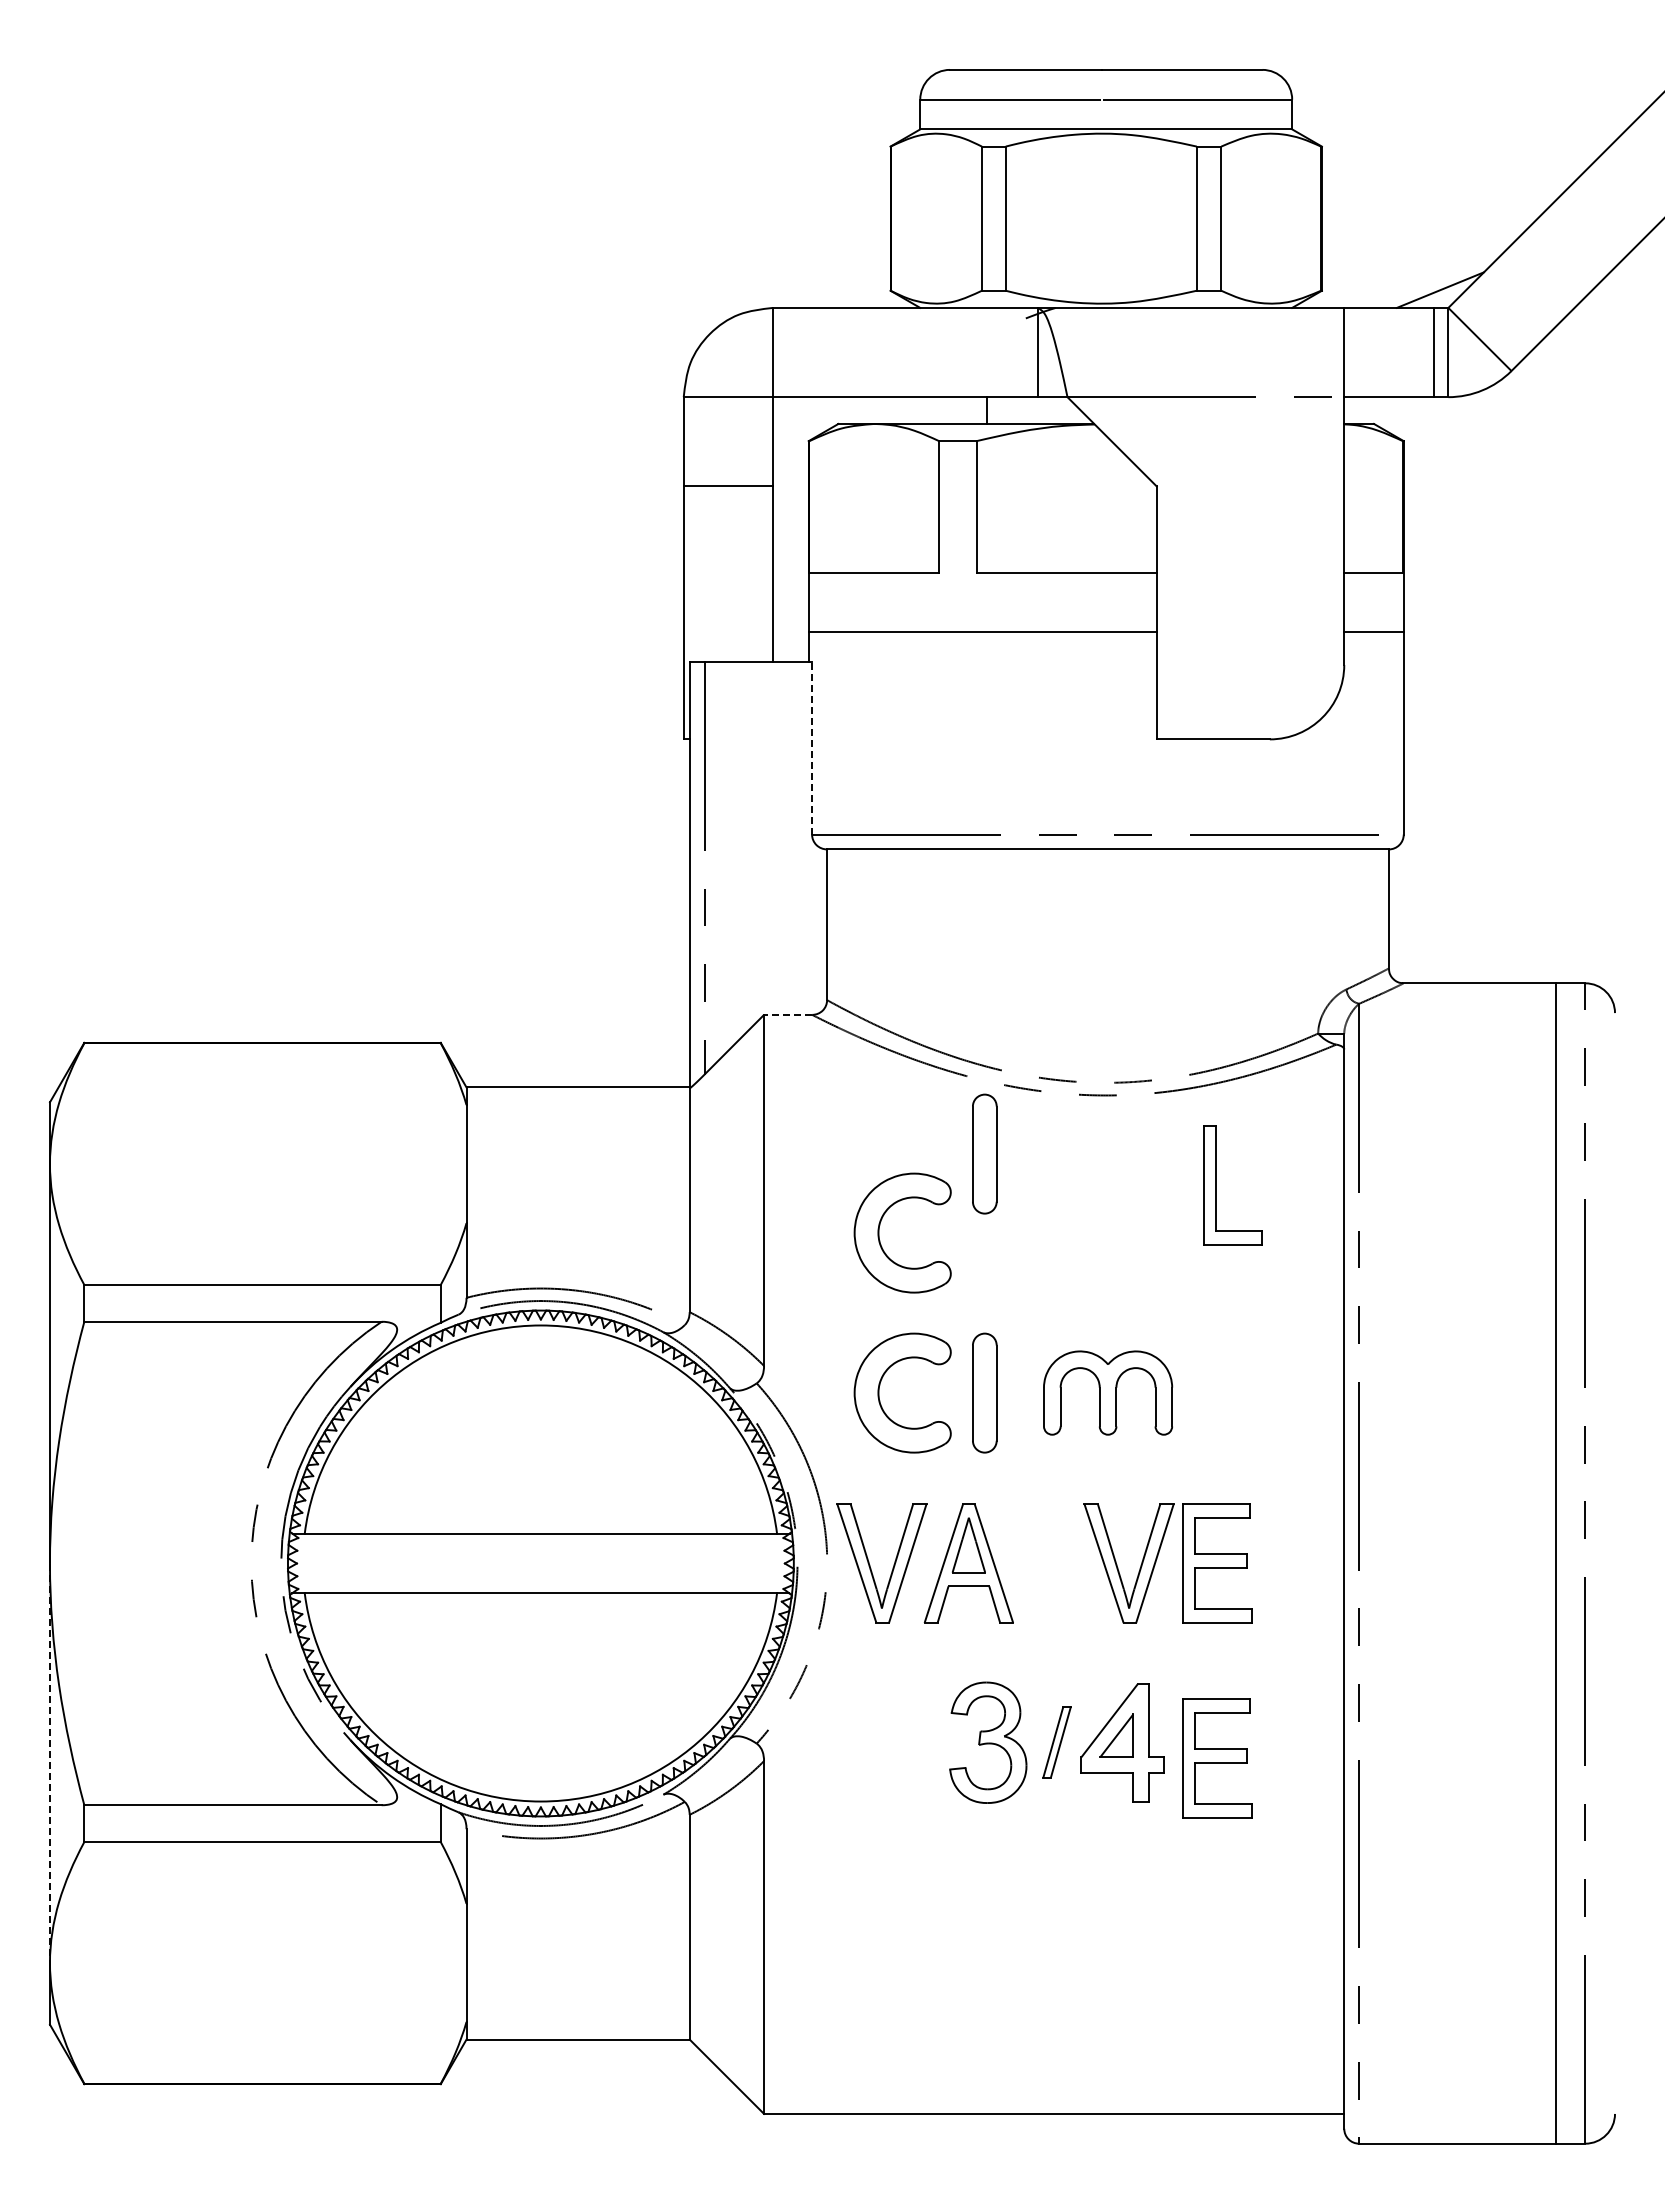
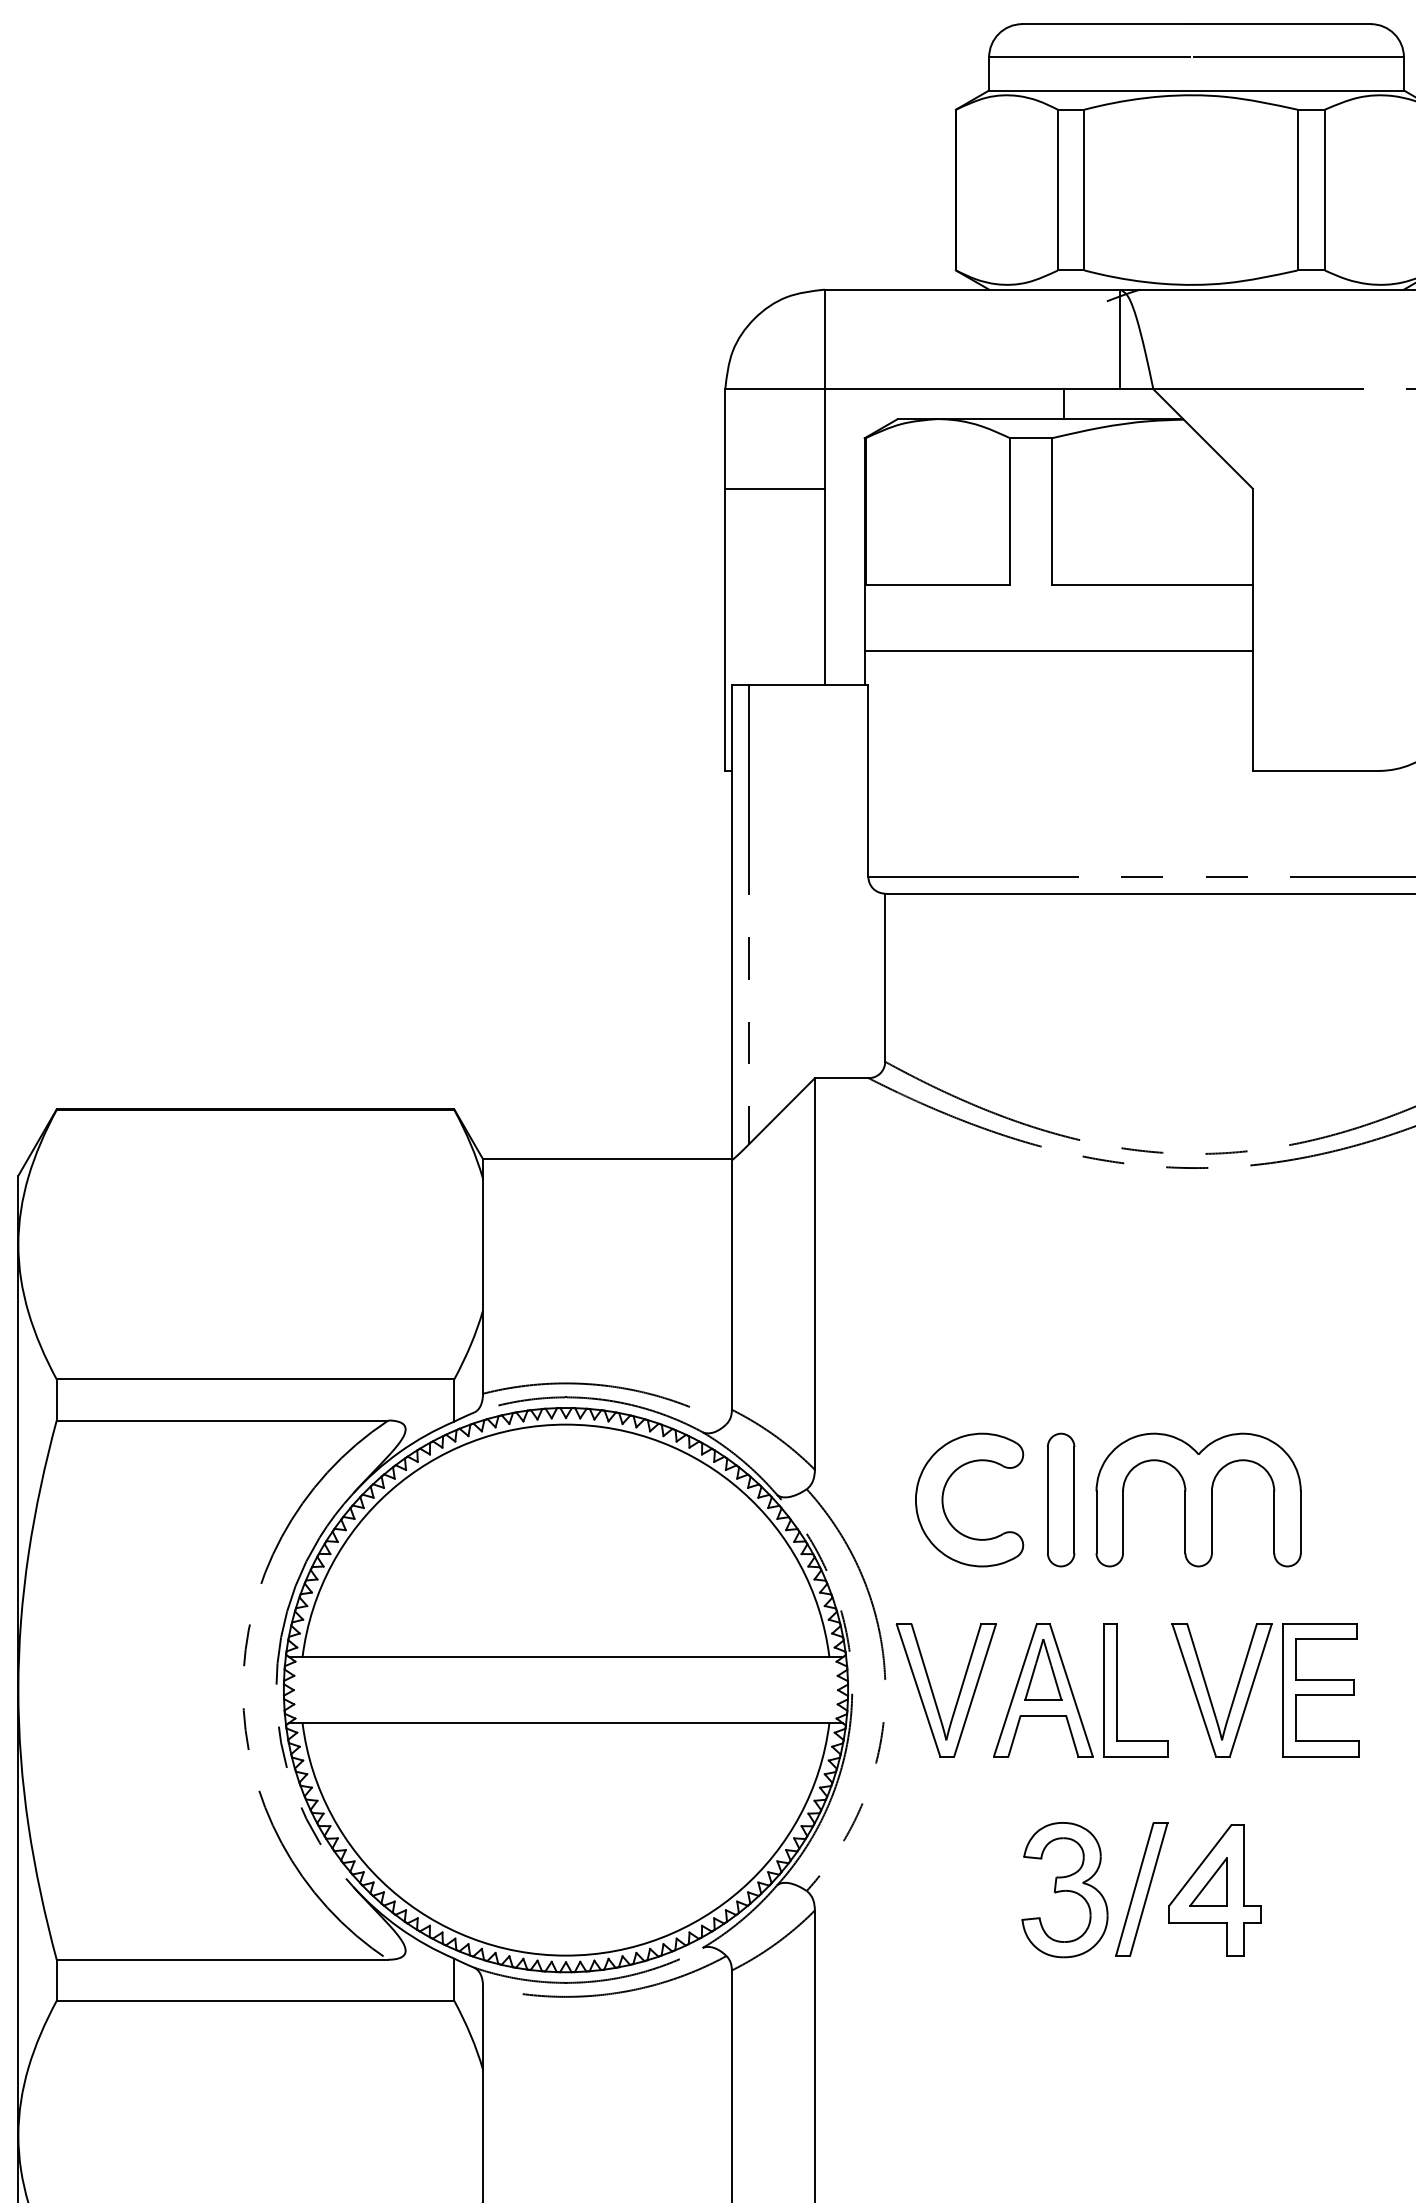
line: (812, 747) -> (868, 779), dashed -> solid
line: (787, 1014) -> (841, 1077), dashed -> solid
part: (984, 1153) -> (1060, 1232), removed
part: (1216, 1185) -> (1117, 1690), moved
part: (879, 1232) -> (943, 1320), removed
part: (1107, 1392) -> (1197, 1499), size x1.43
part: (1056, 1742) -> (1141, 1889), size x1.67
part: (1217, 1758) -> (1320, 1907), removed
line: (49, 1763) -> (17, 1913), dashed -> solid

